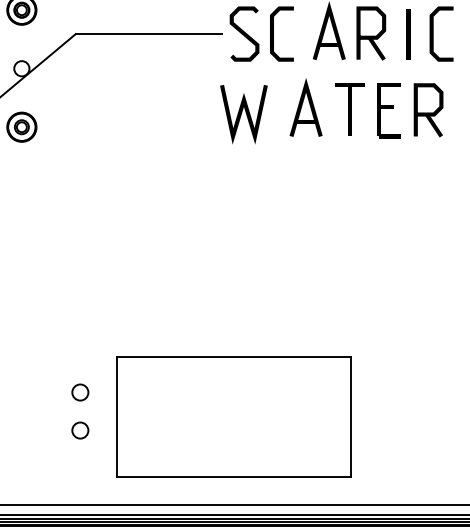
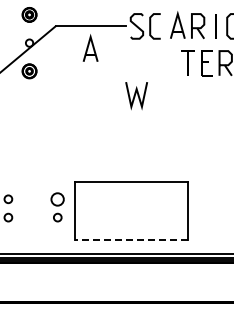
part: (305, 106) -> (90, 47), moved
line: (241, 115) -> (135, 96), moved
circle: (79, 390) -> (57, 198), size x1.6
line: (233, 475) -> (131, 239), solid -> dashed

